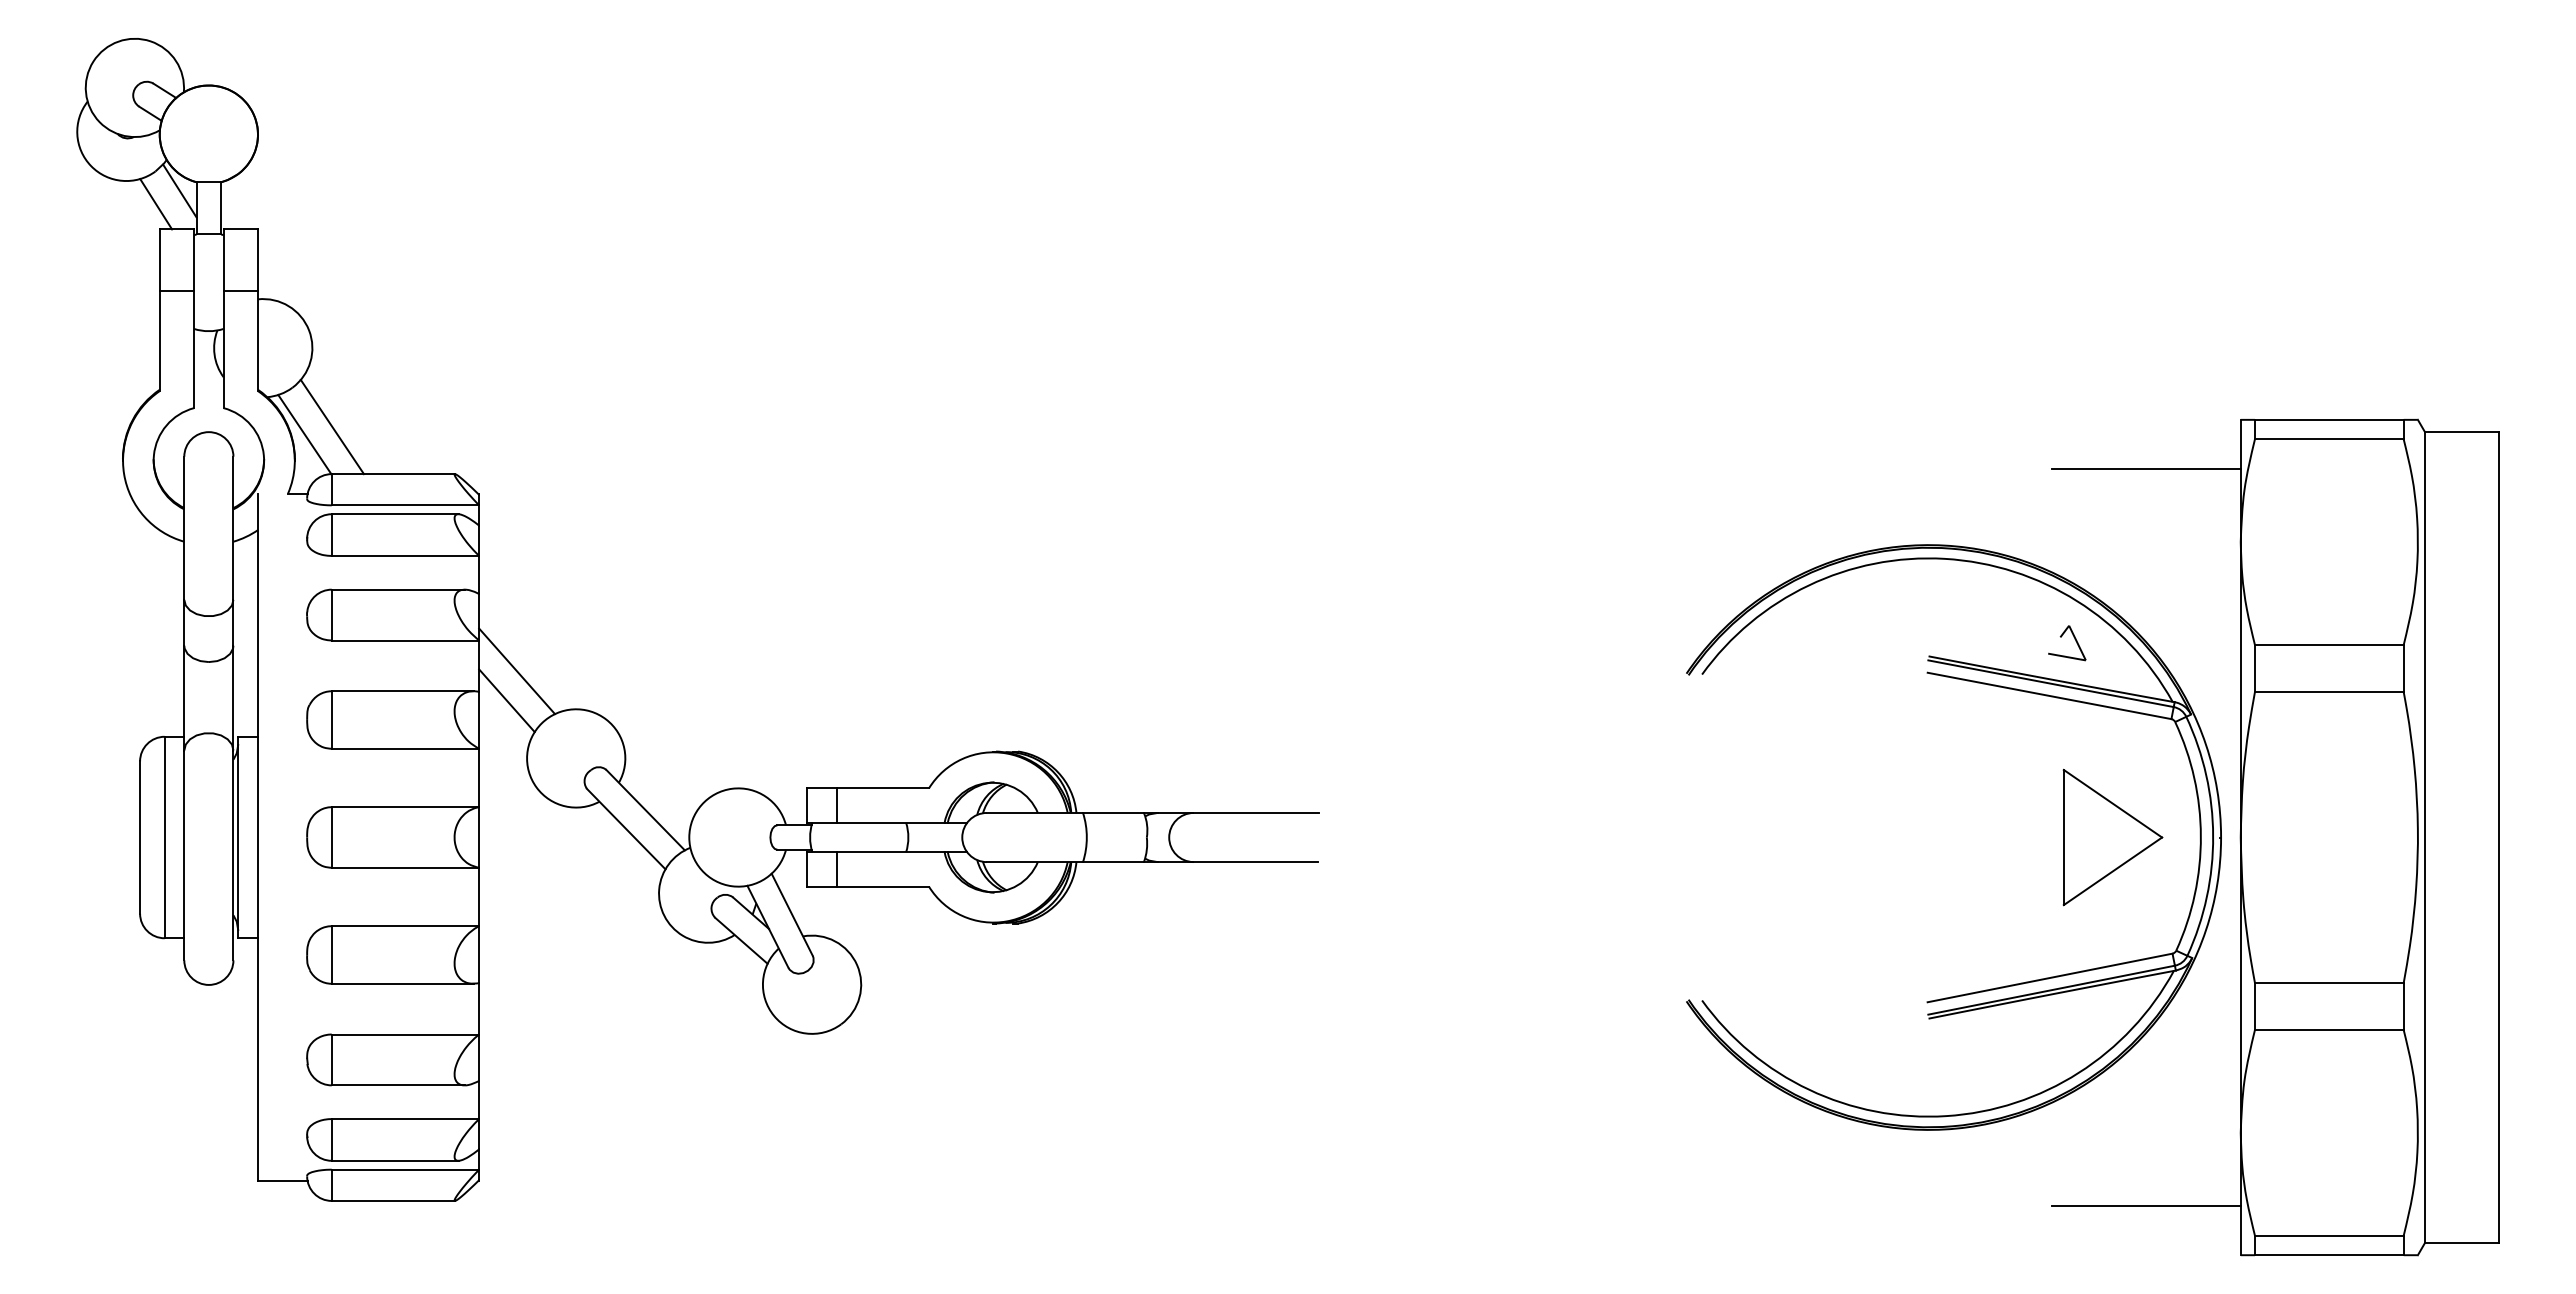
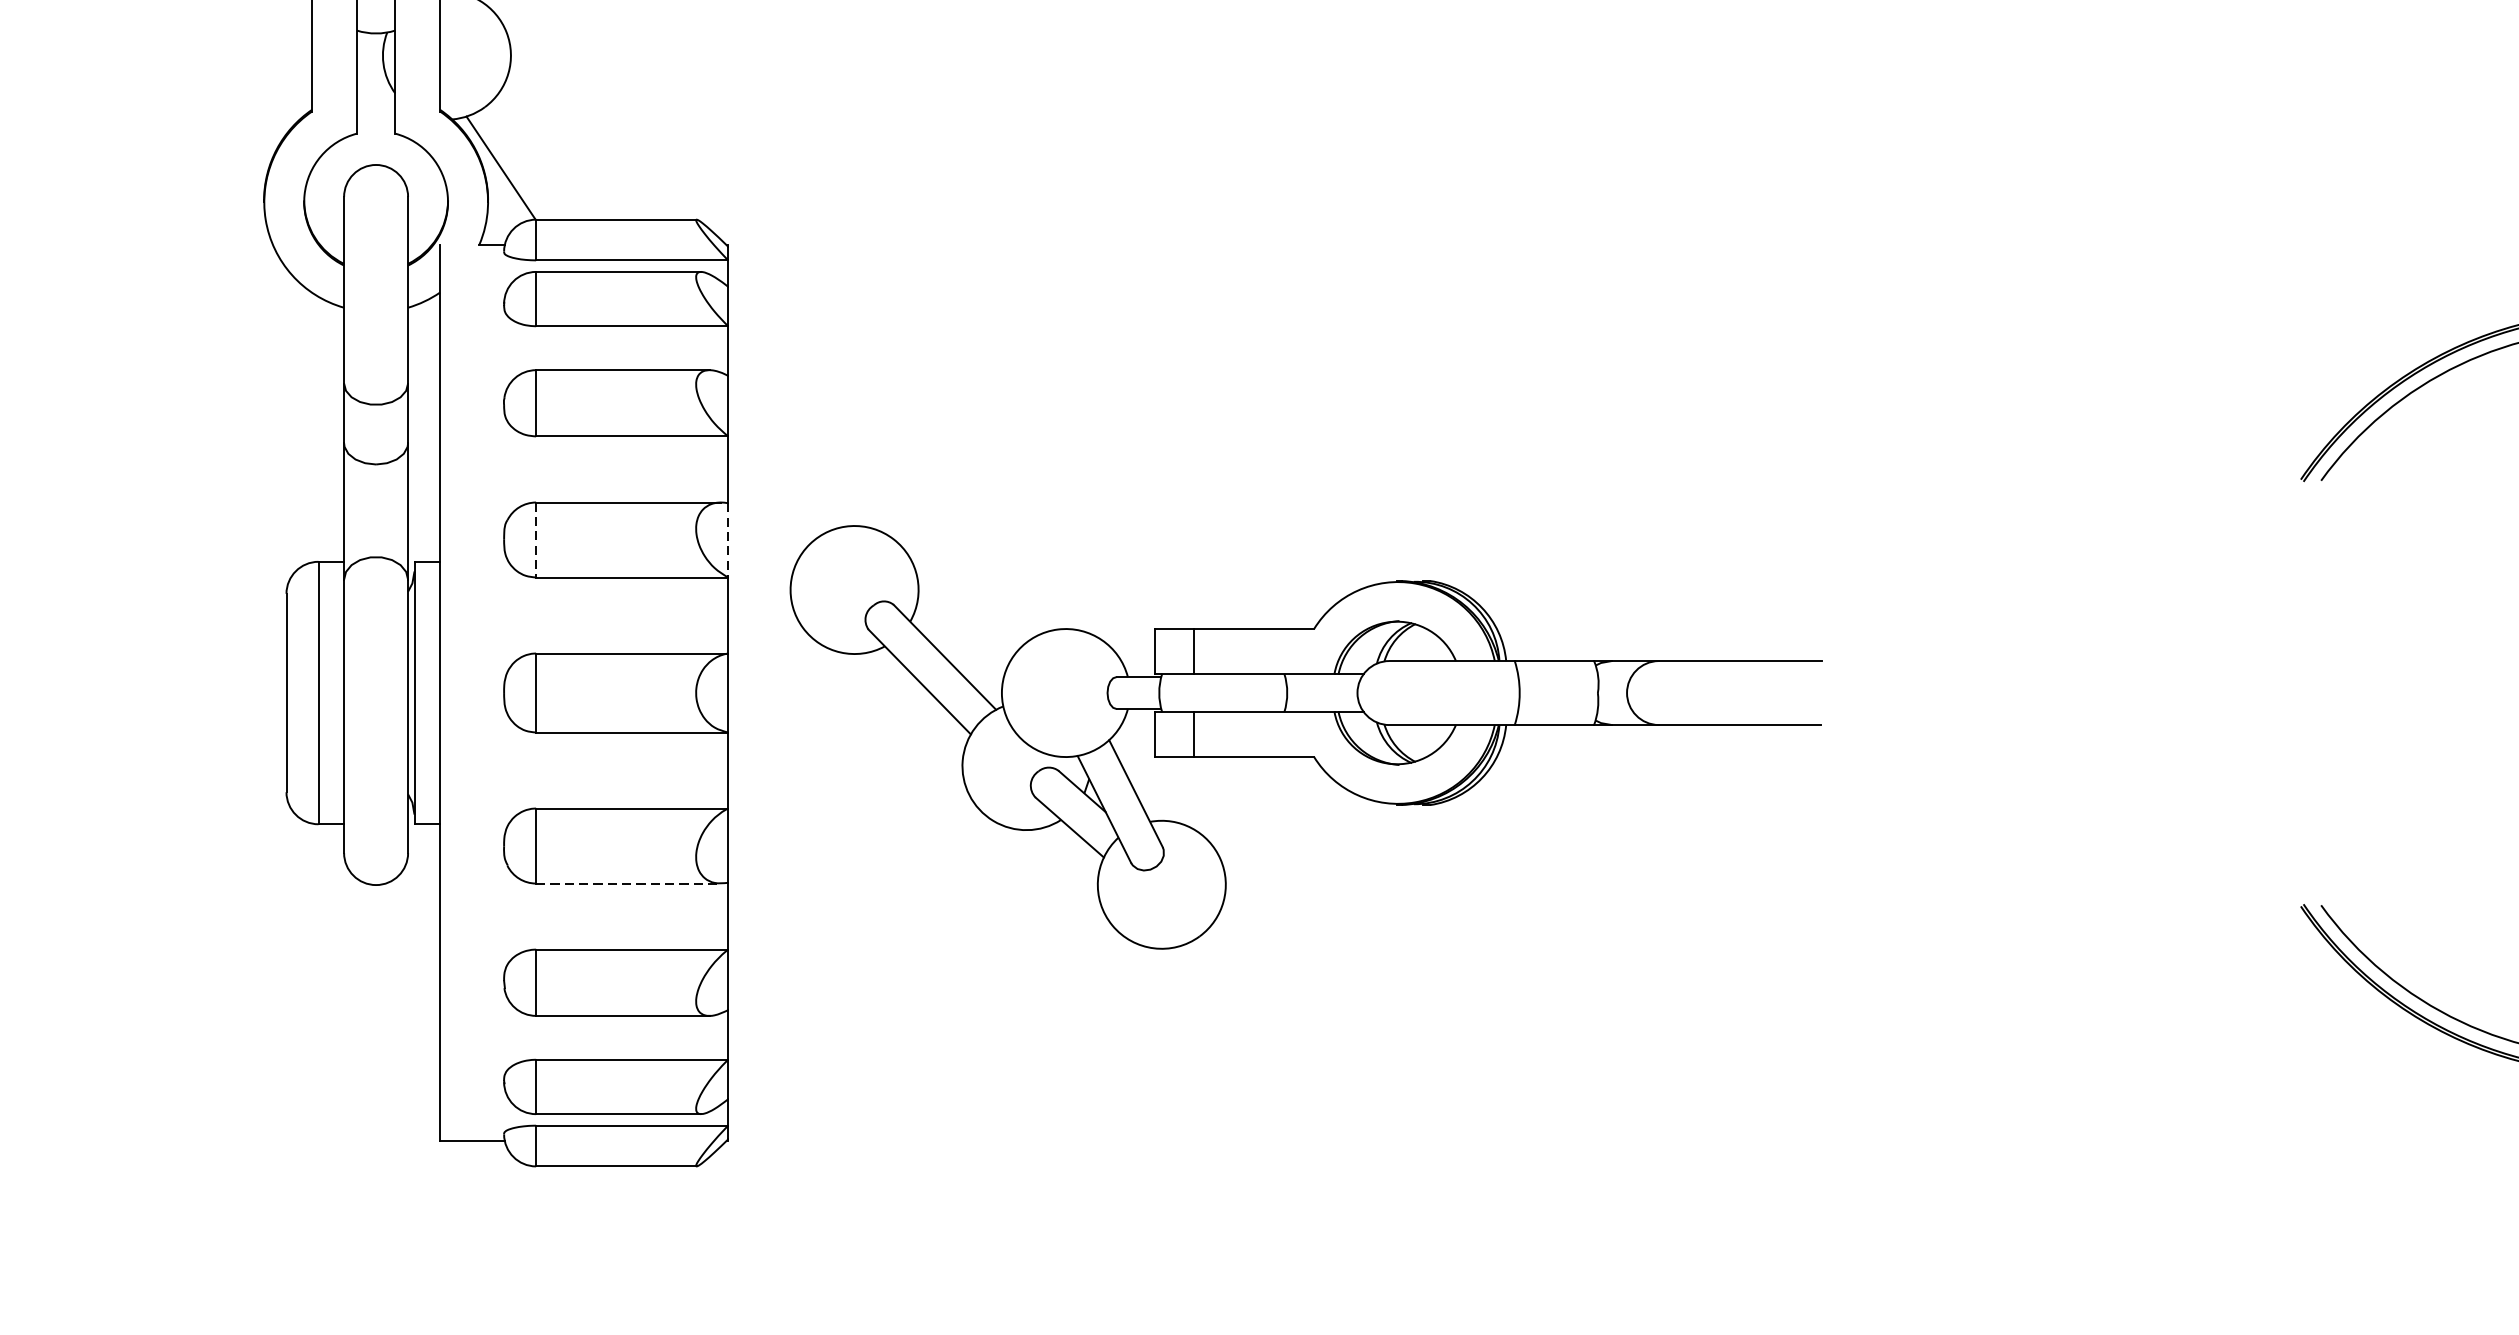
line: (331, 426) -> (535, 157), removed
line: (517, 671) -> (778, 476), removed
line: (506, 700) -> (763, 514), removed
line: (331, 720) -> (535, 540), solid -> dashed
line: (479, 720) -> (728, 540), solid -> dashed
line: (403, 983) -> (629, 883), solid -> dashed

